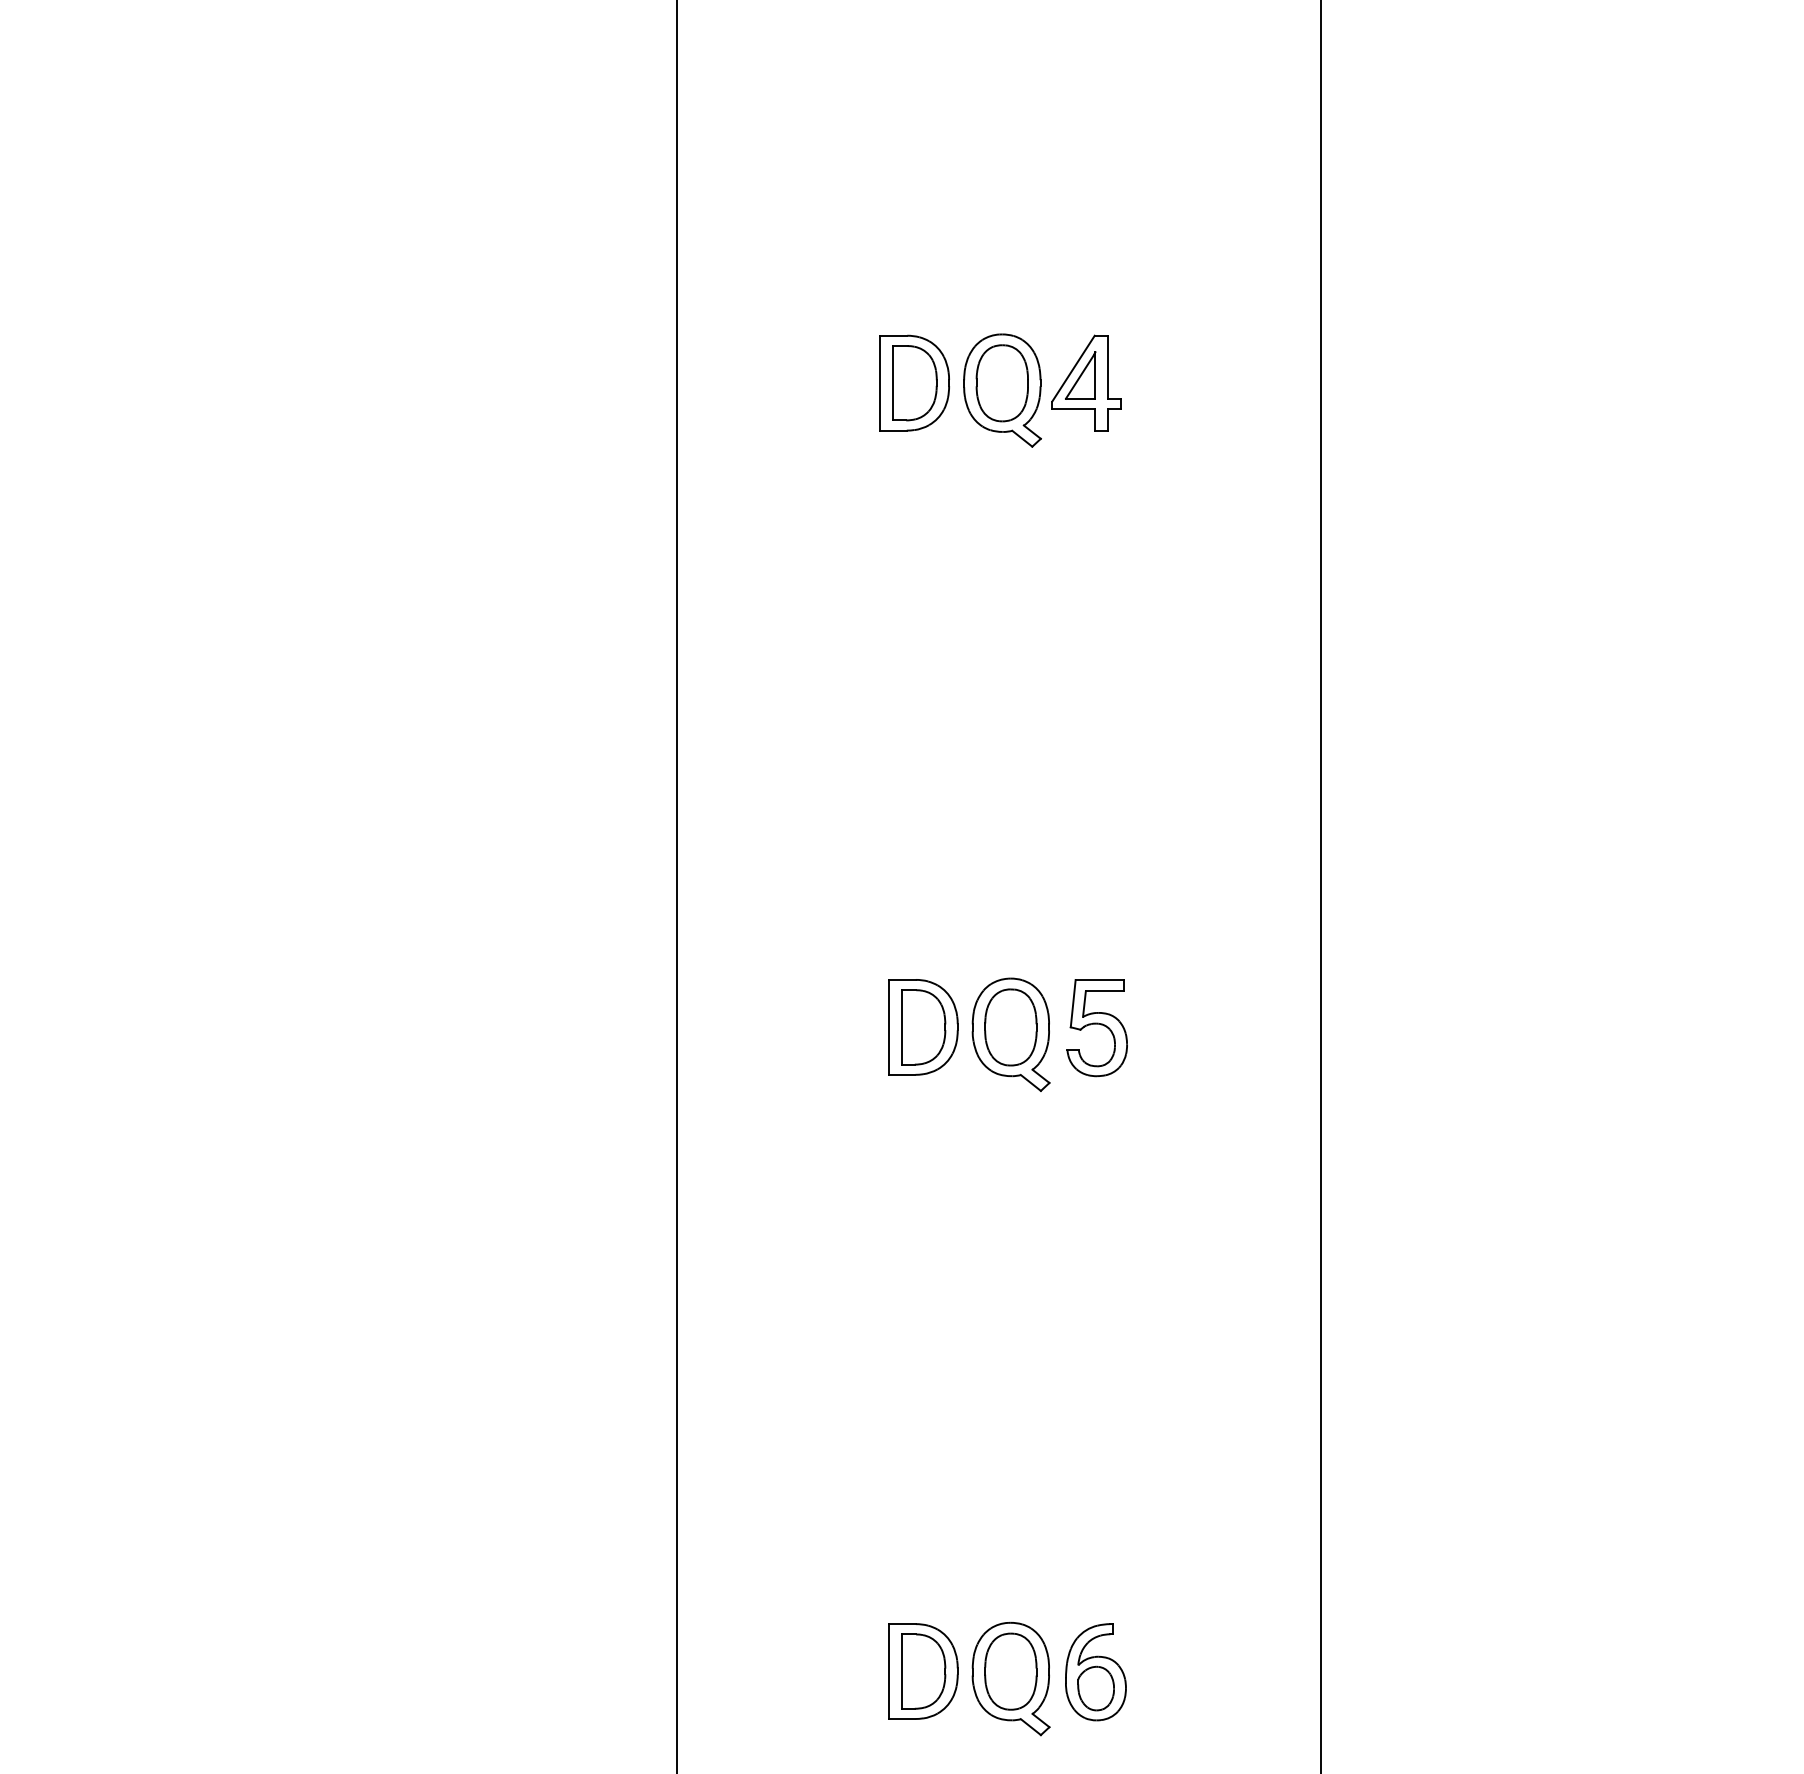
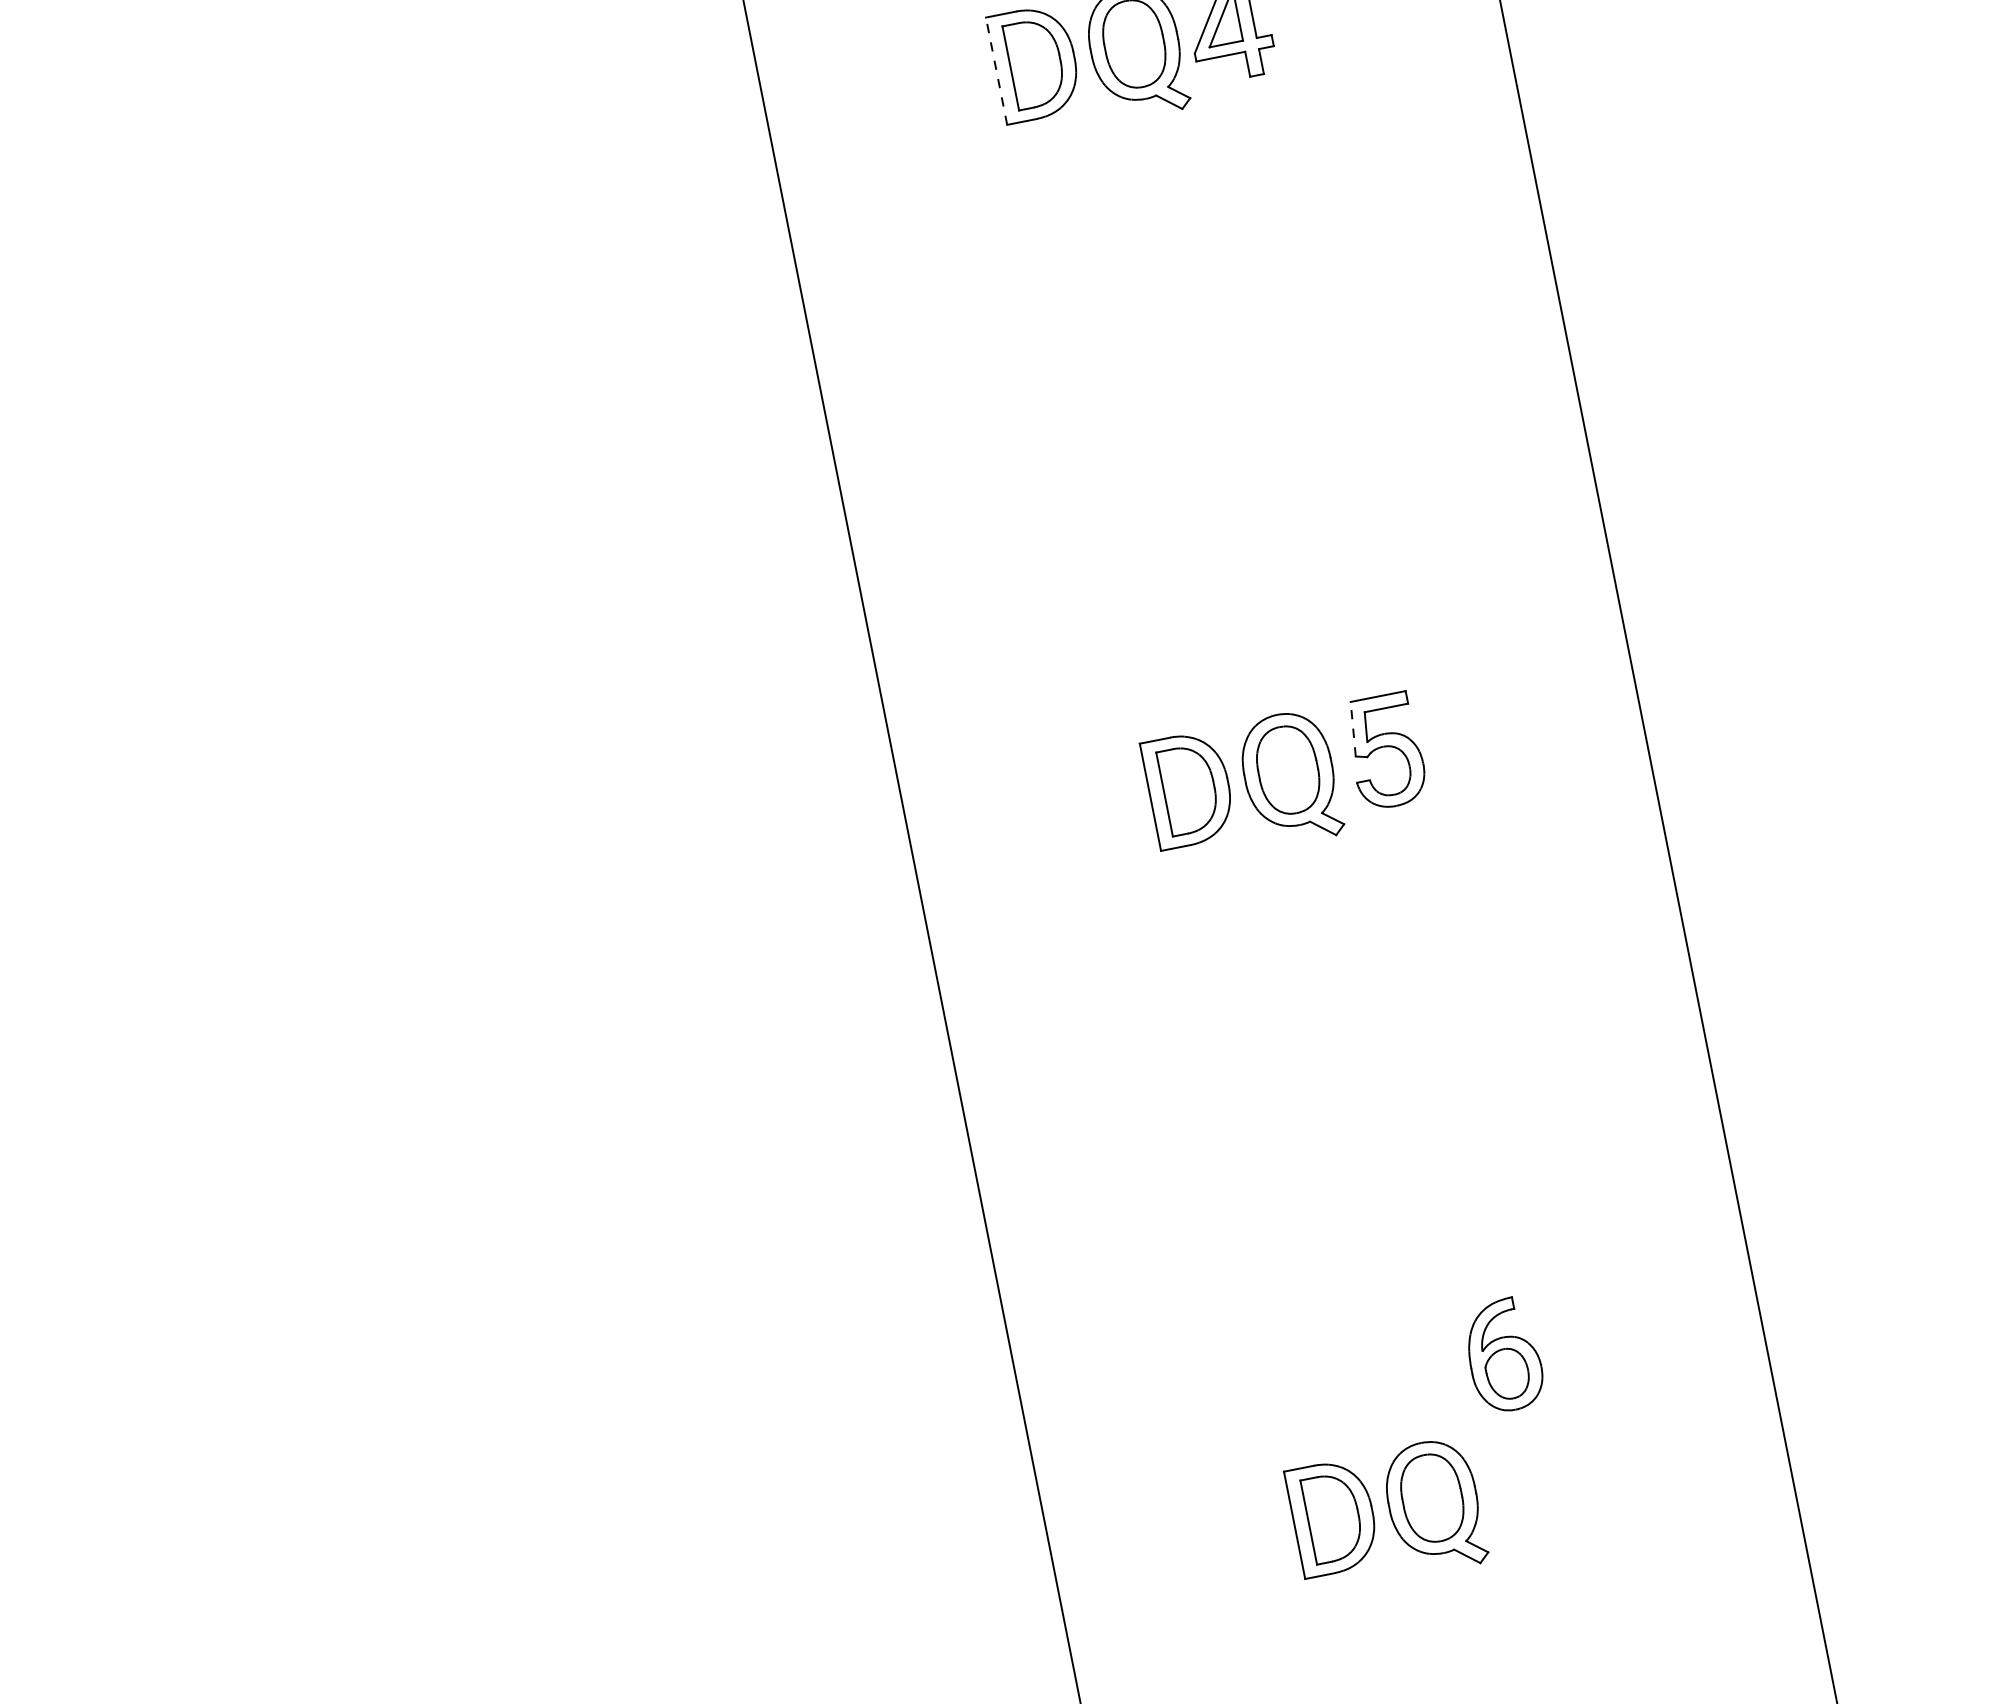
line: (880, 382) -> (996, 70), solid -> dashed
line: (1073, 1003) -> (1353, 729), solid -> dashed
part: (1095, 1672) -> (1503, 1355), moved

